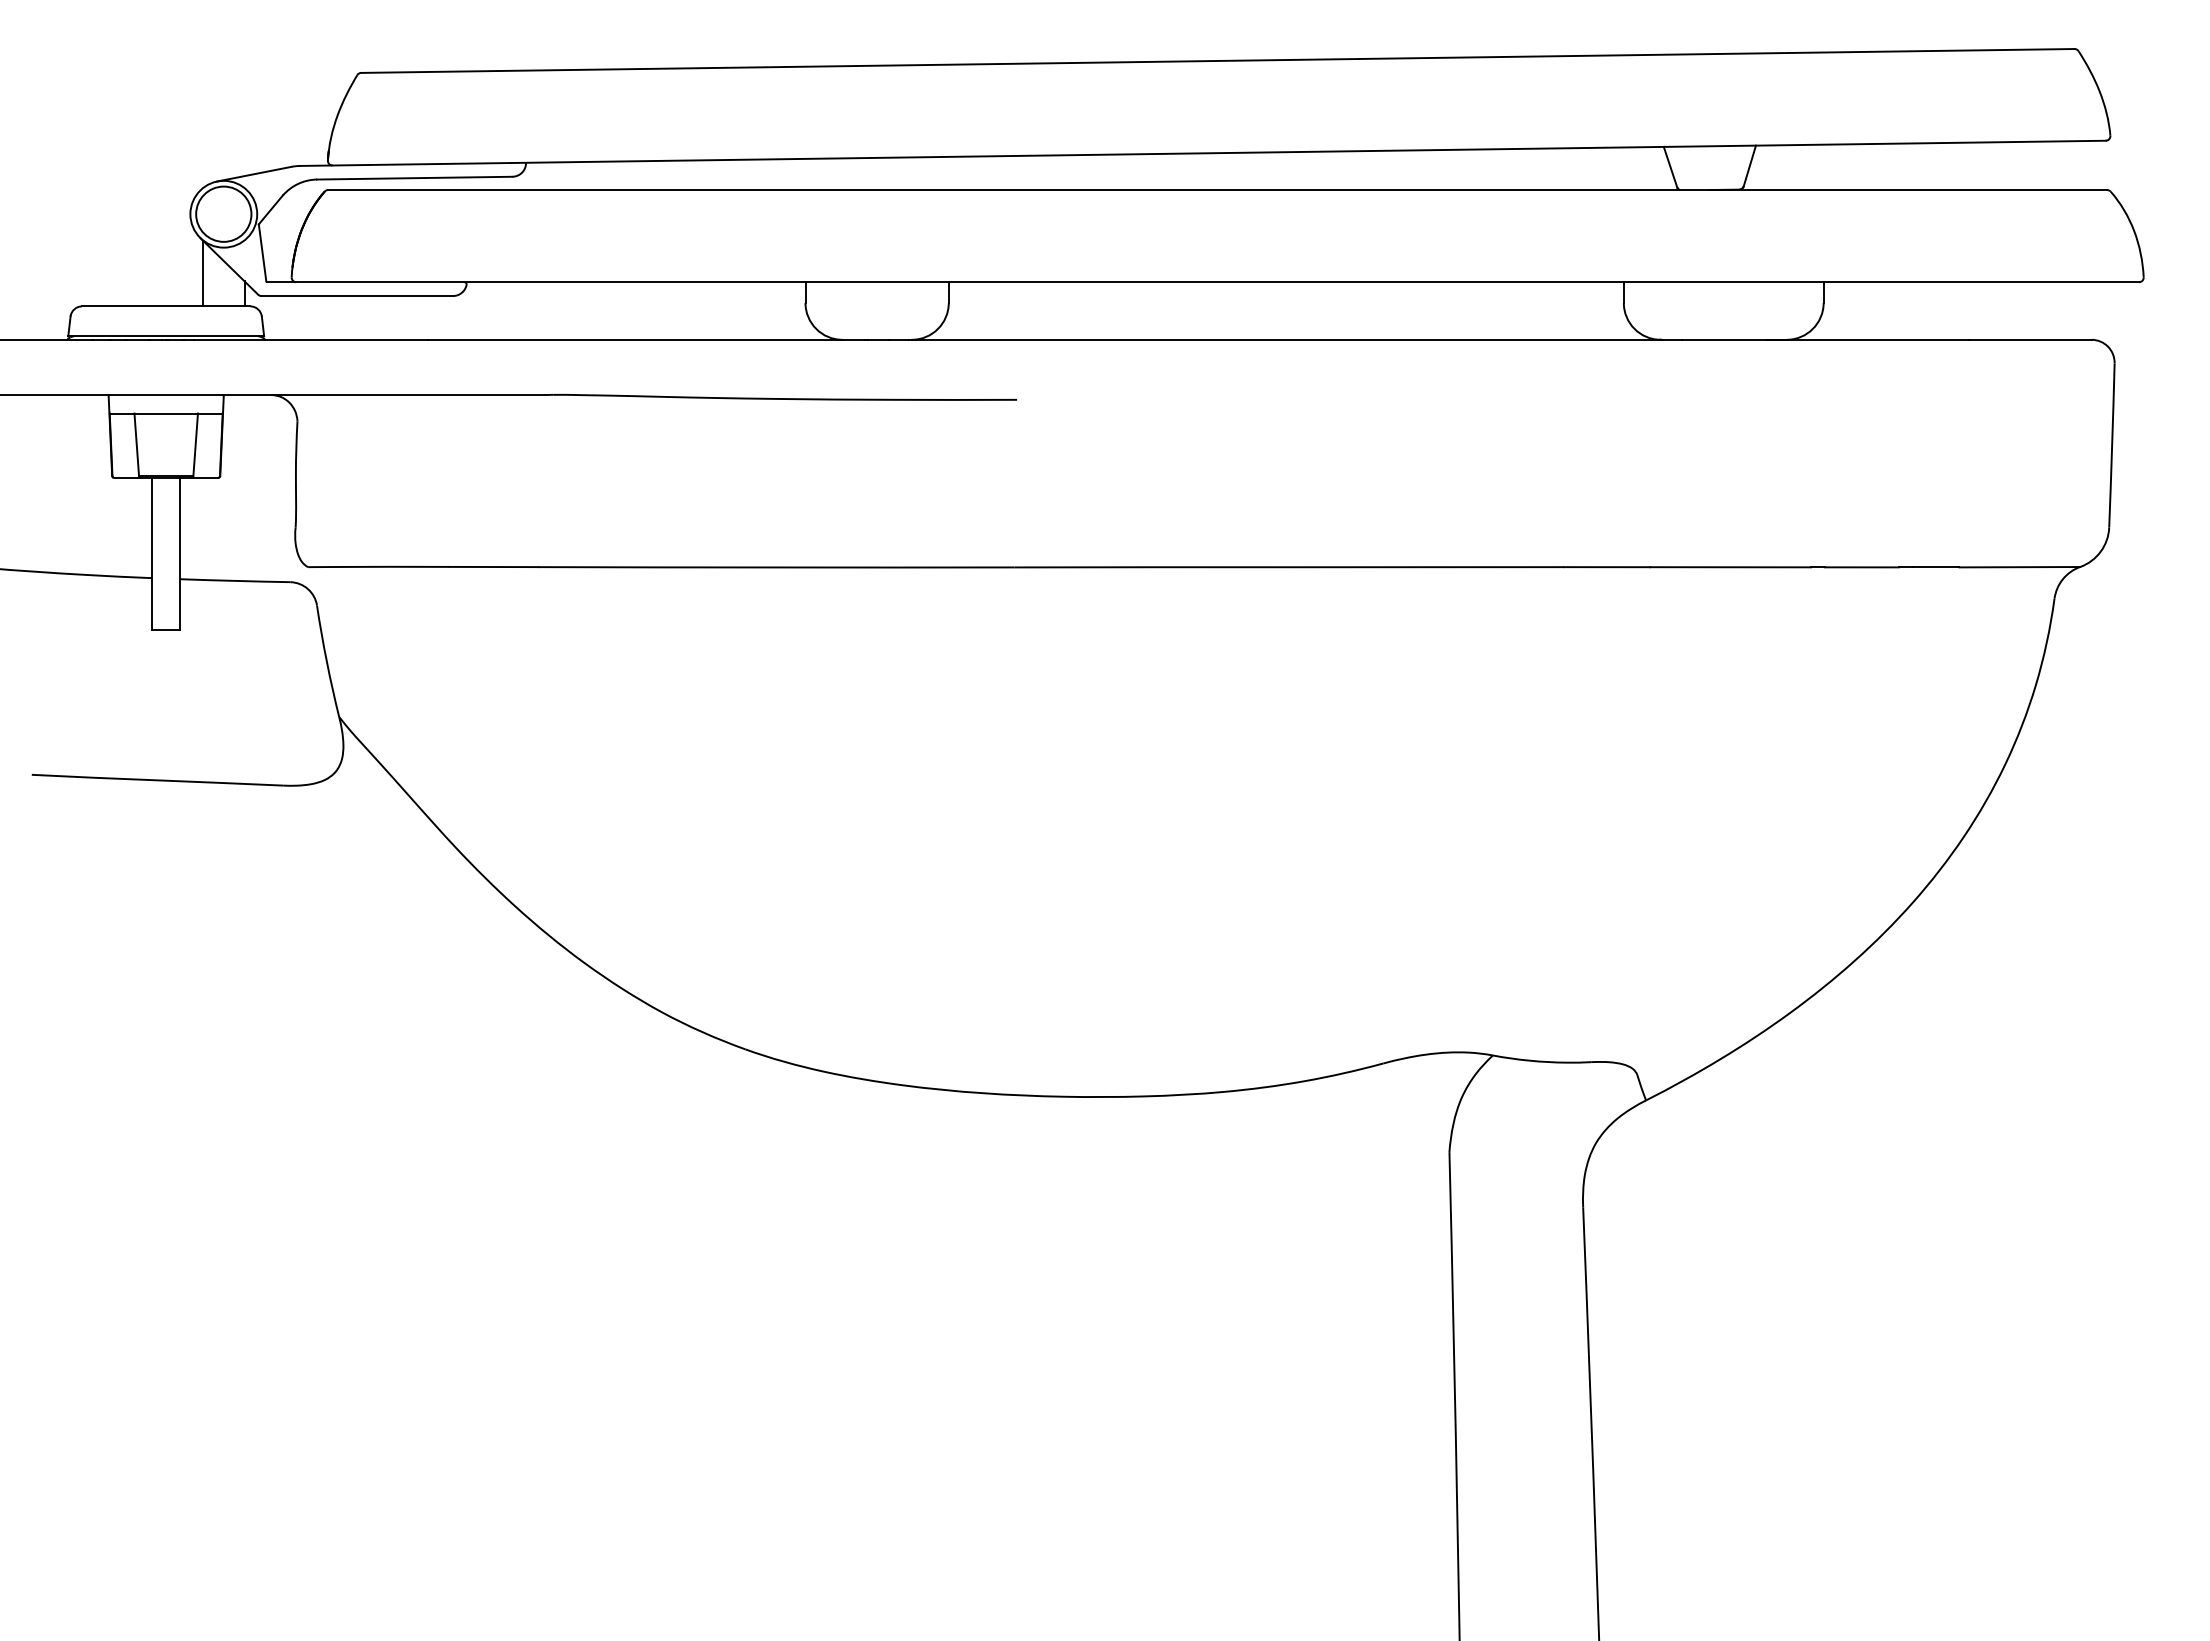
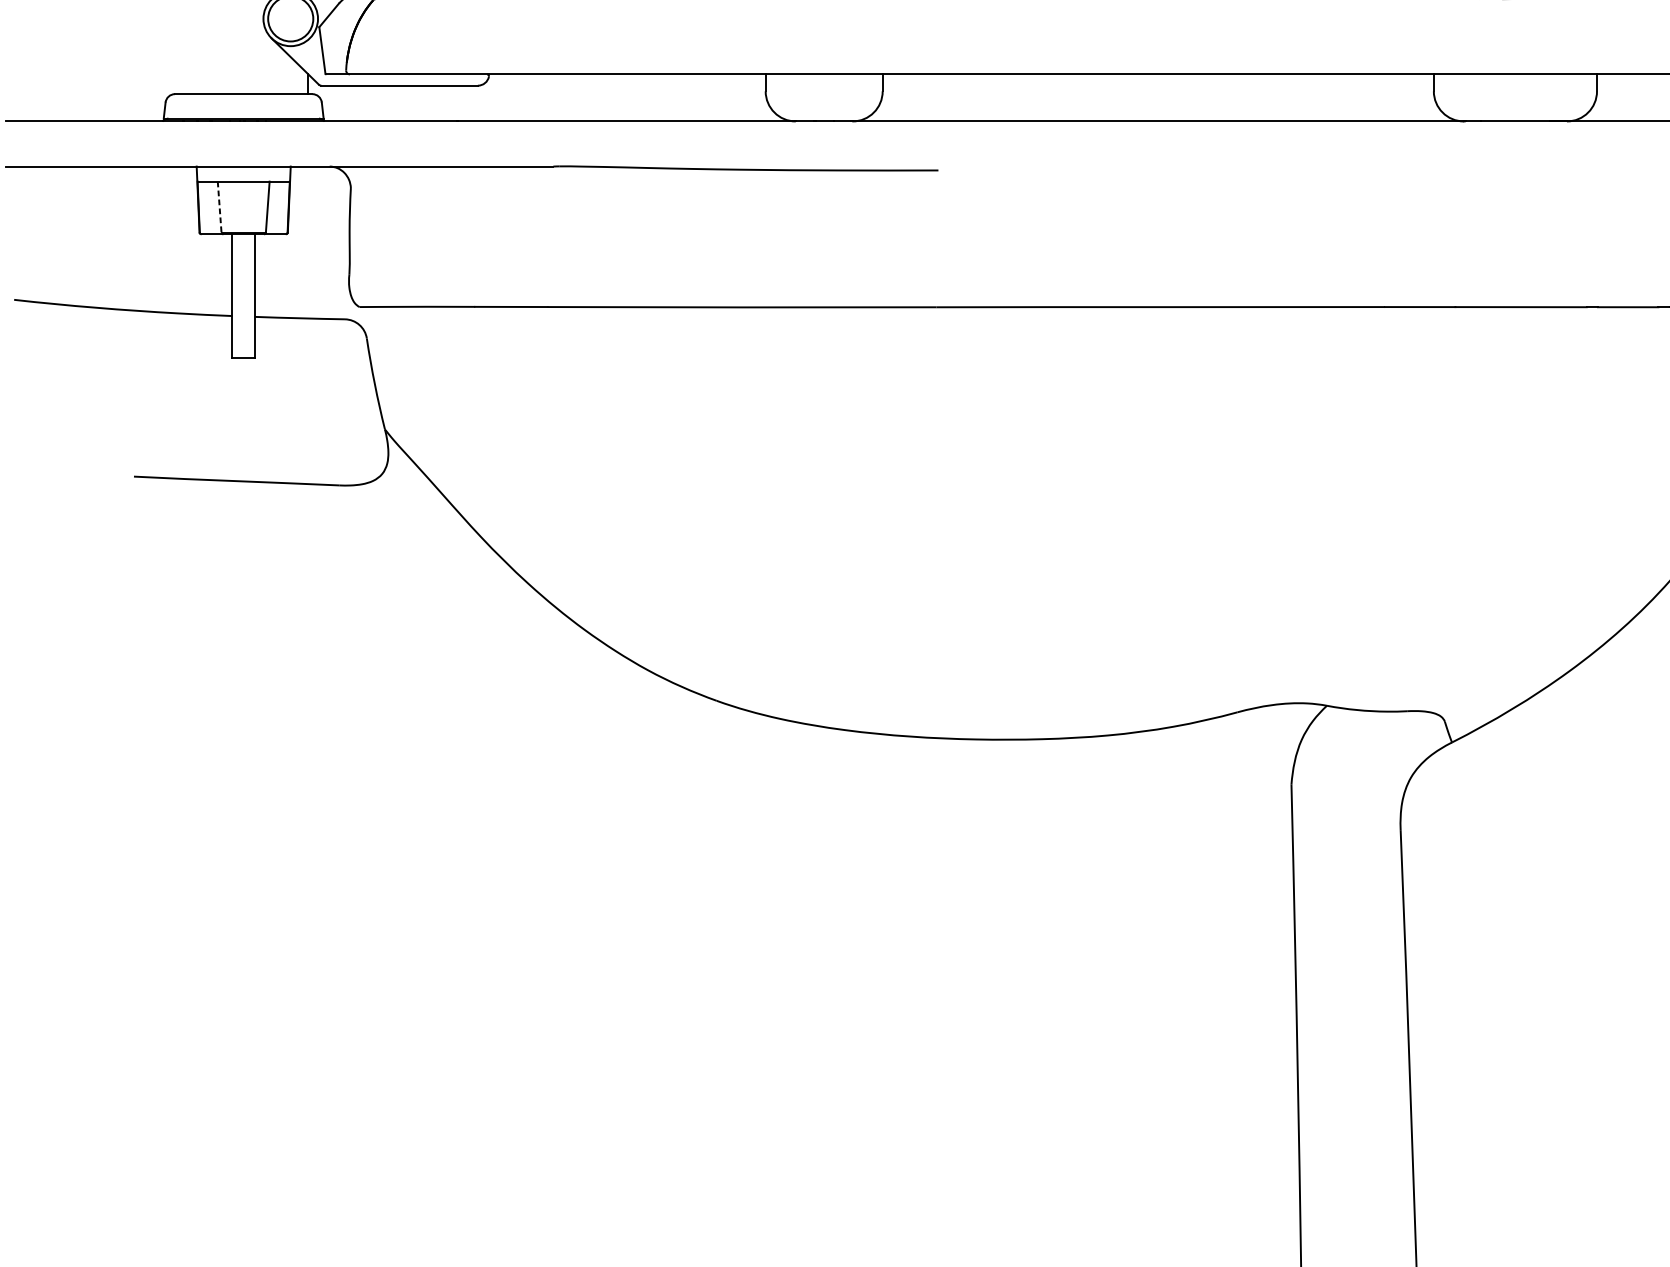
line: (203, 273) -> (274, 67), removed
line: (136, 445) -> (219, 207), solid -> dashed

